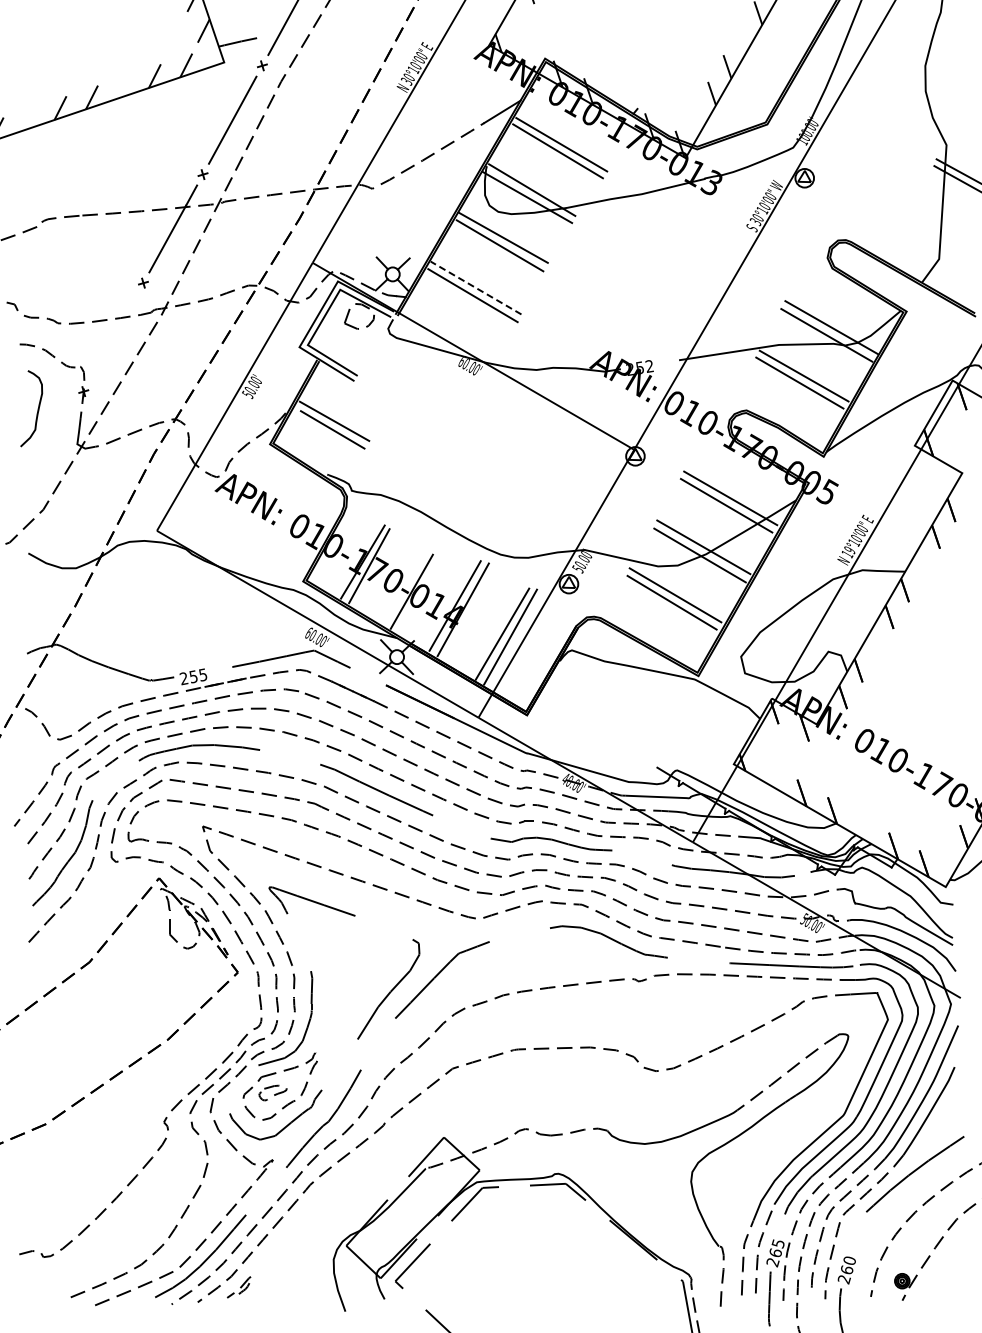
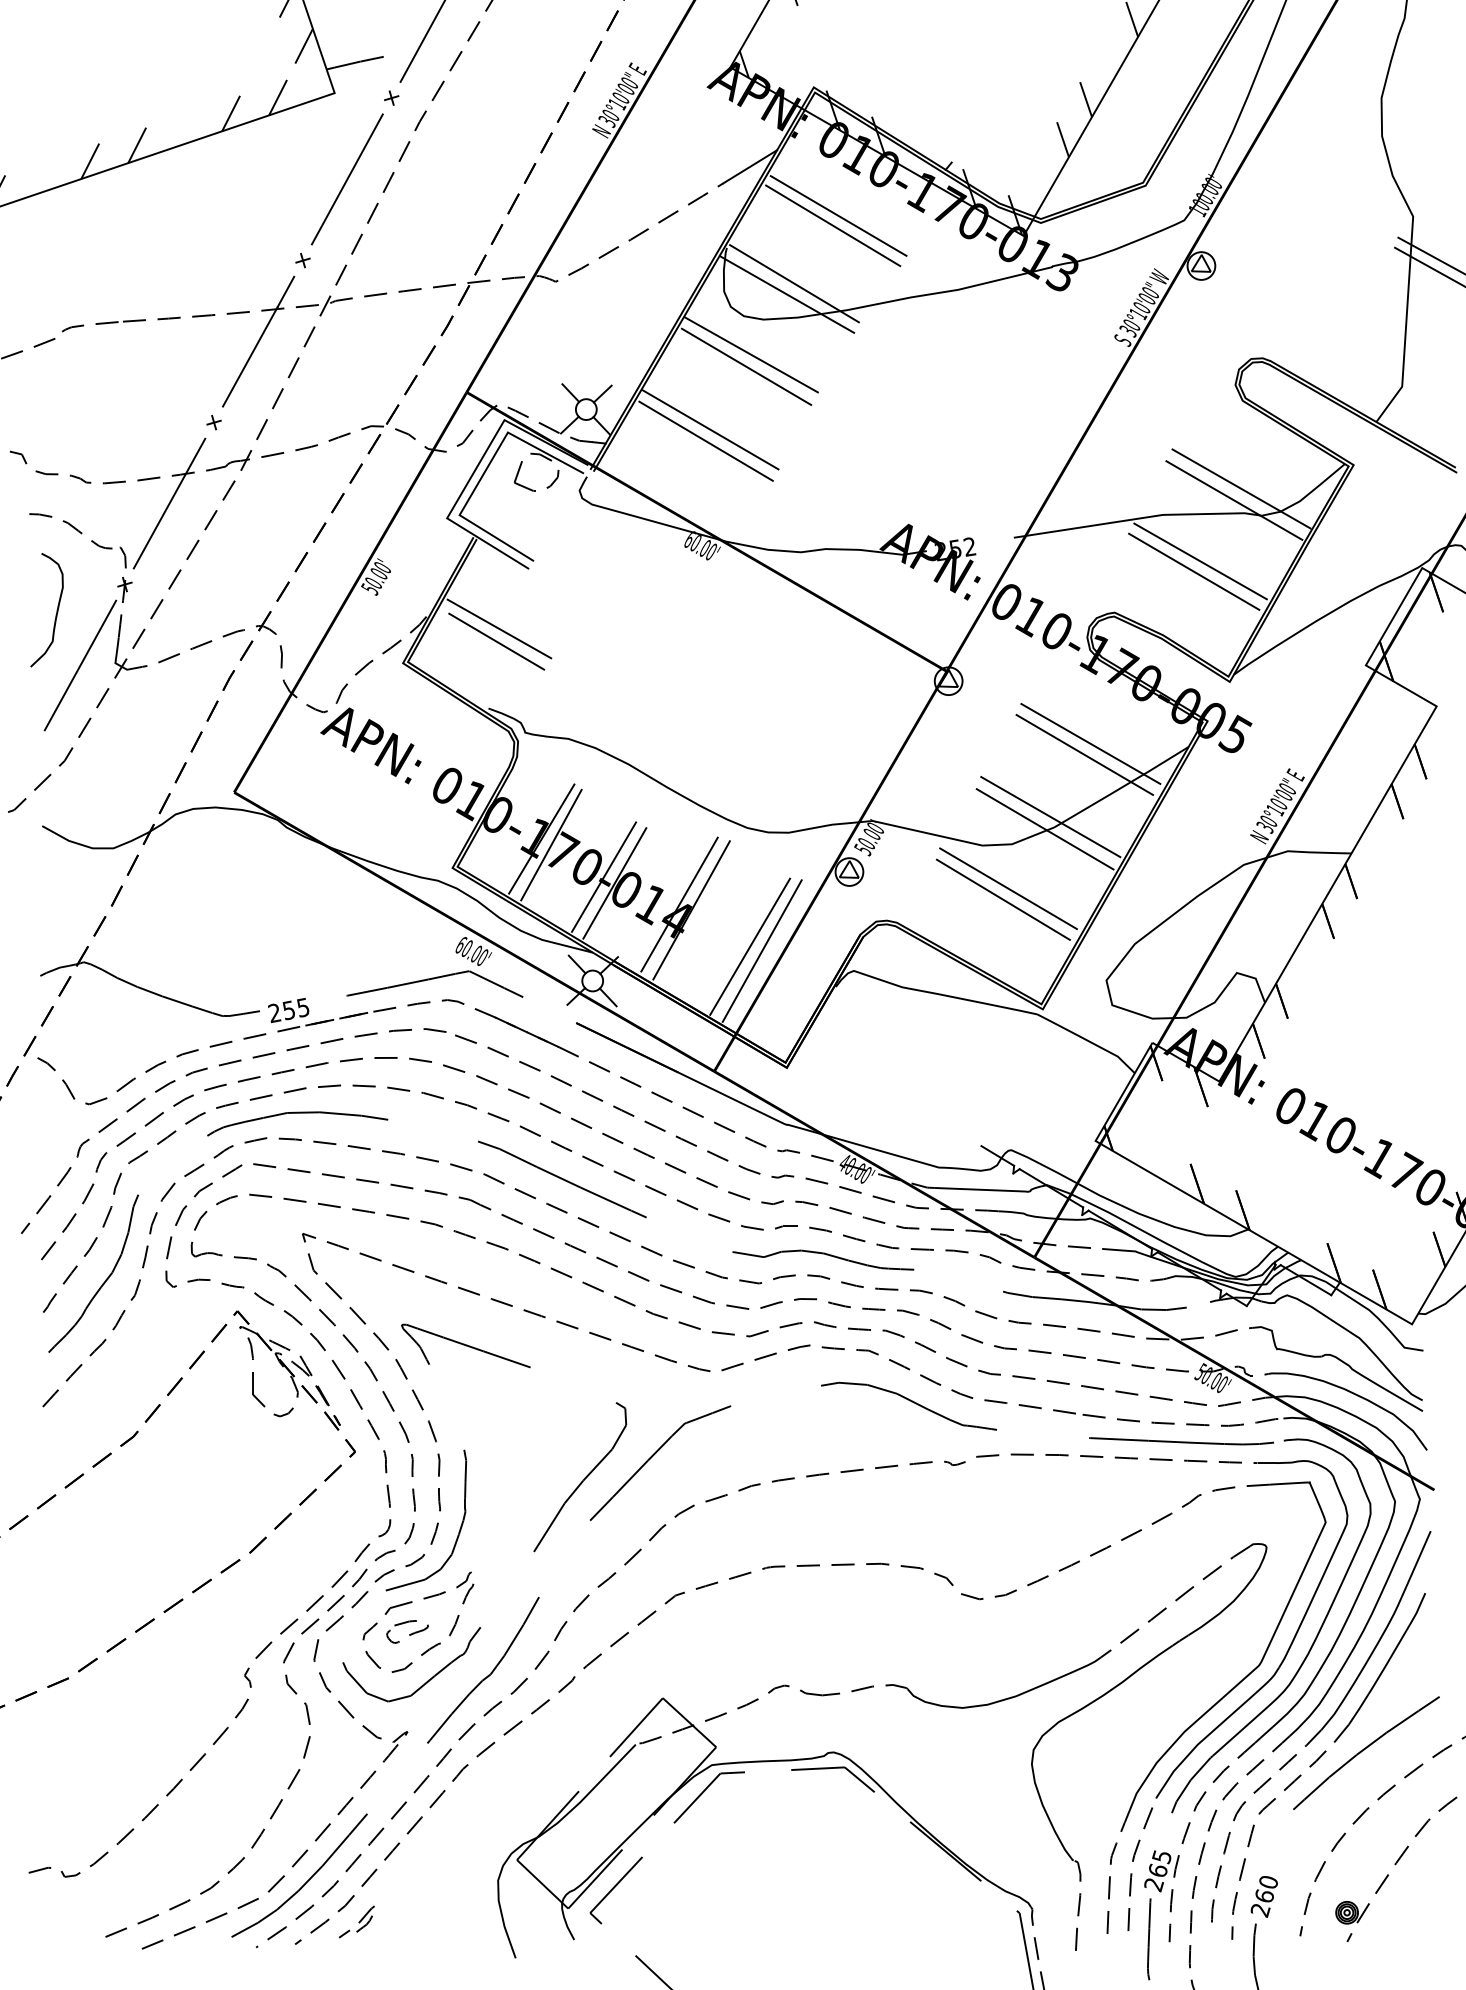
line: (476, 288) -> (711, 430), dashed -> solid
line: (113, 337) -> (169, 503), added
line: (53, 445) -> (79, 665), added
text: (848, 553) -> (1266, 826), 19°10'00" -> 30°10'00"
line: (404, 587) -> (603, 877), added

